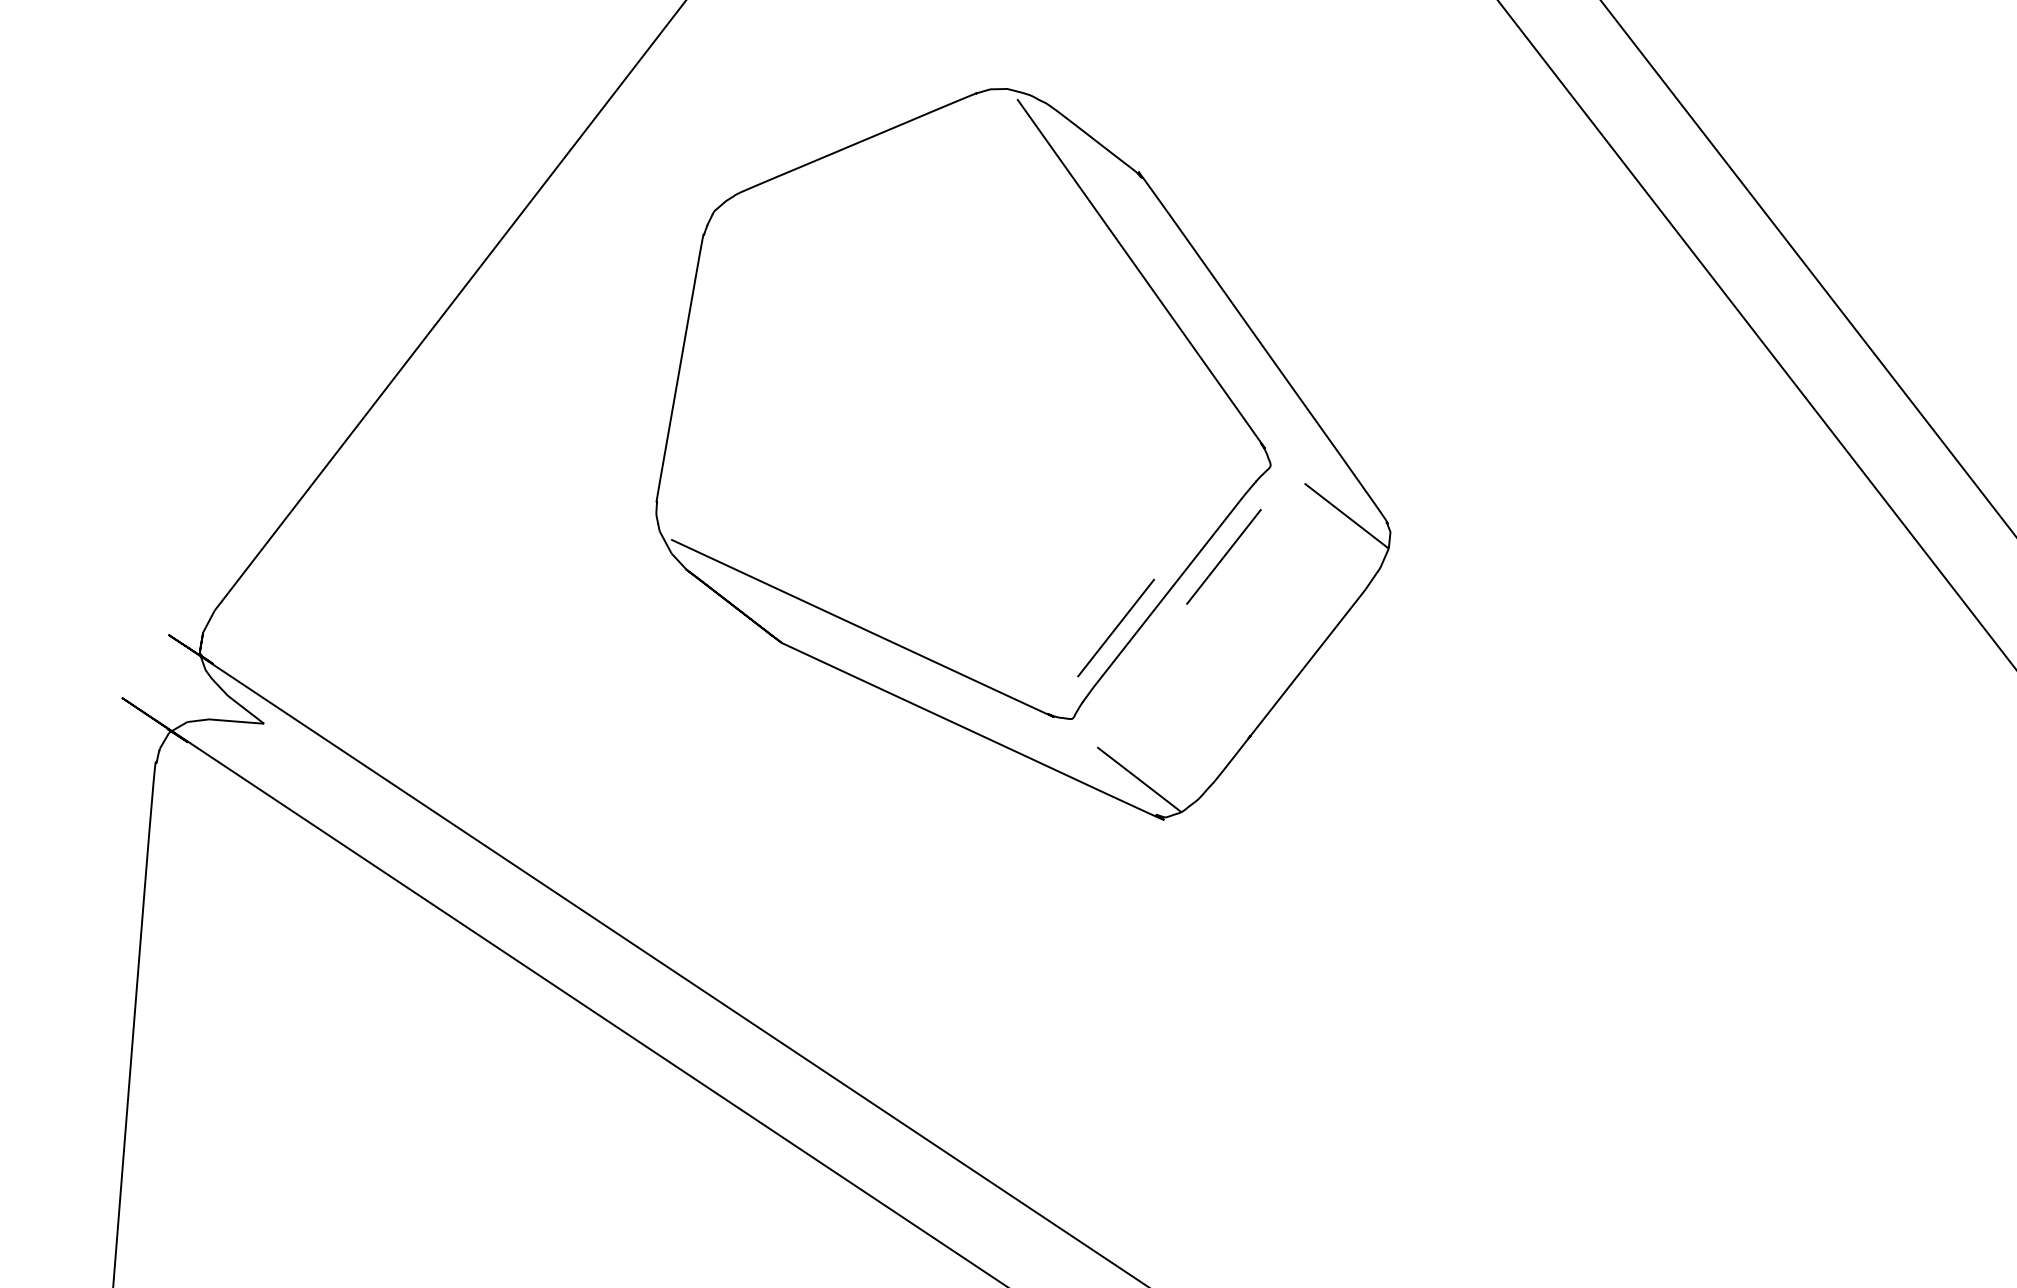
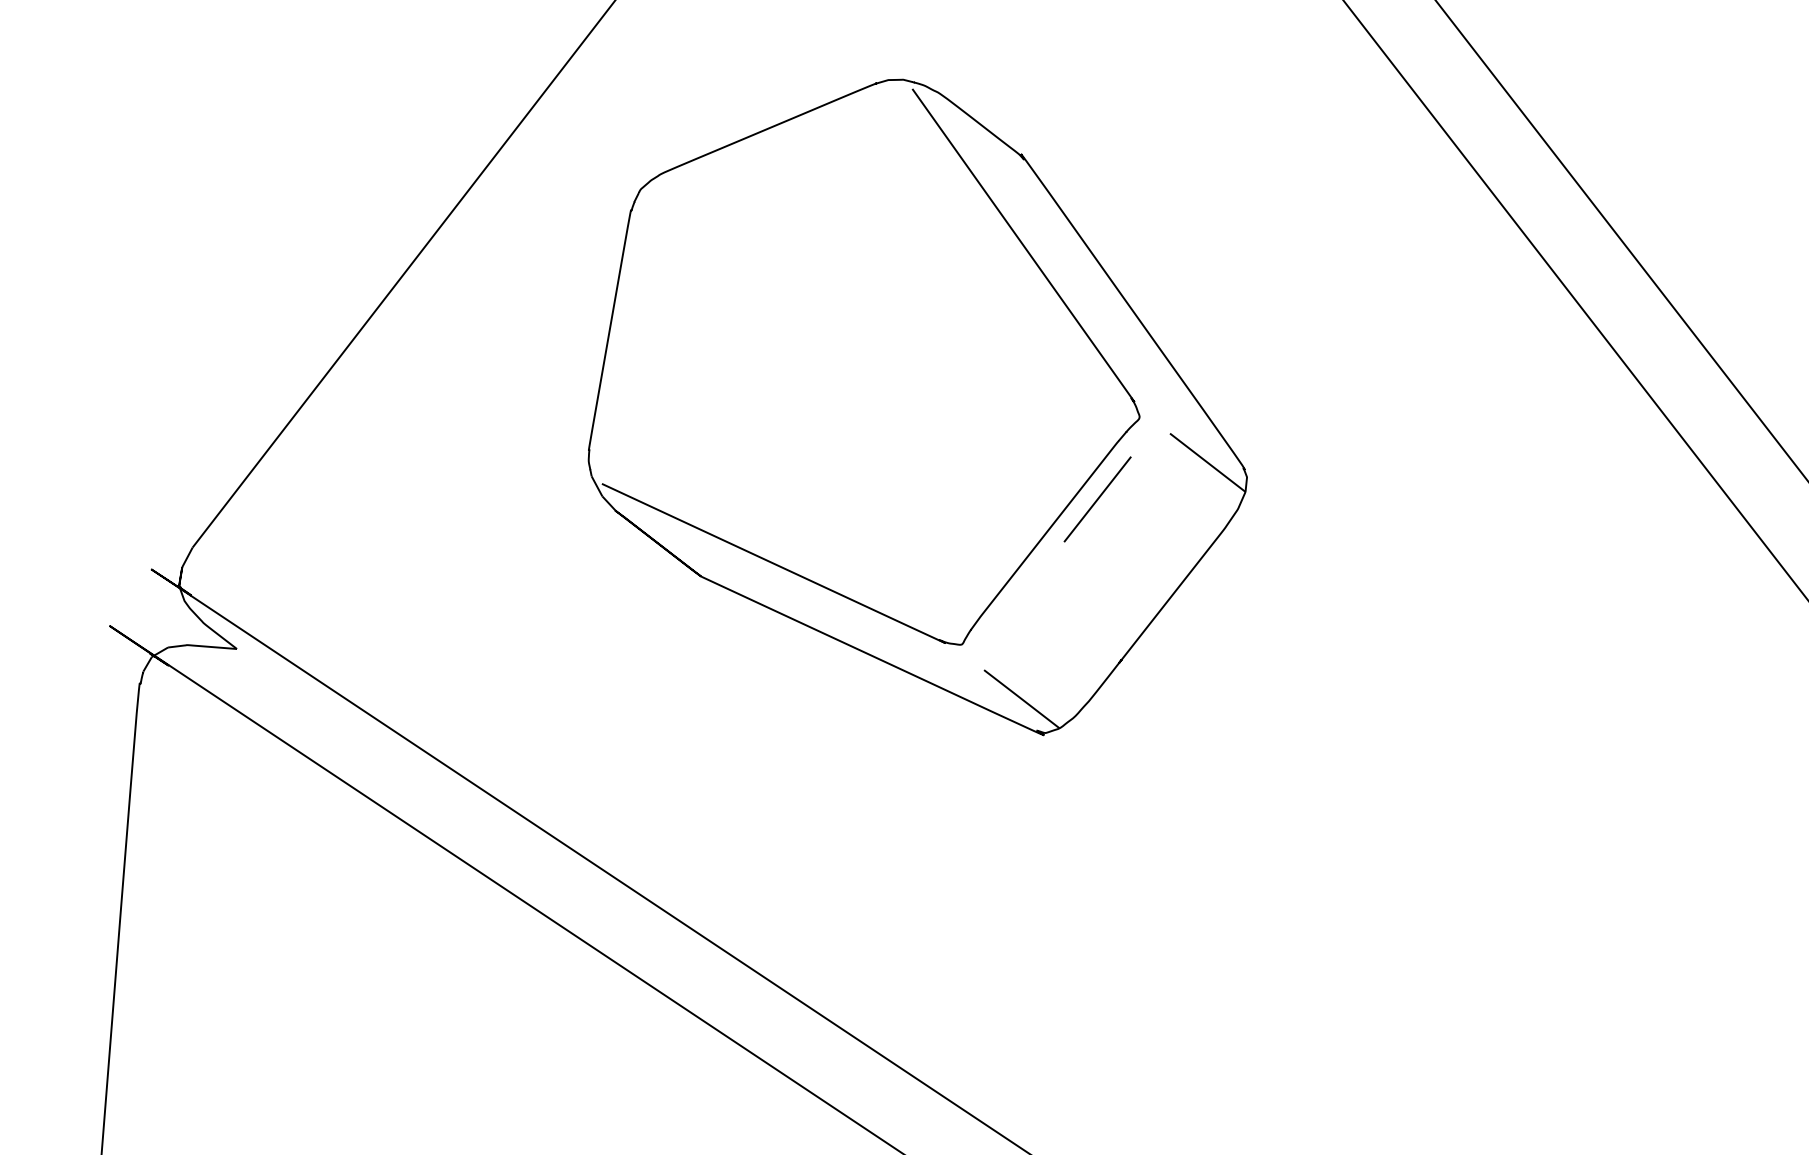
line: (1115, 628) -> (1000, 563), removed

